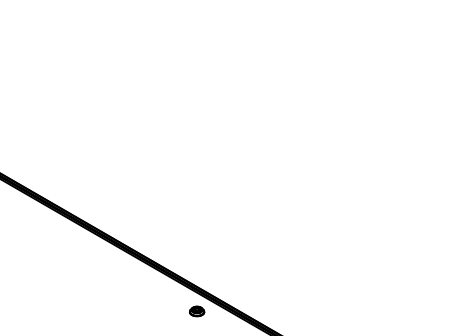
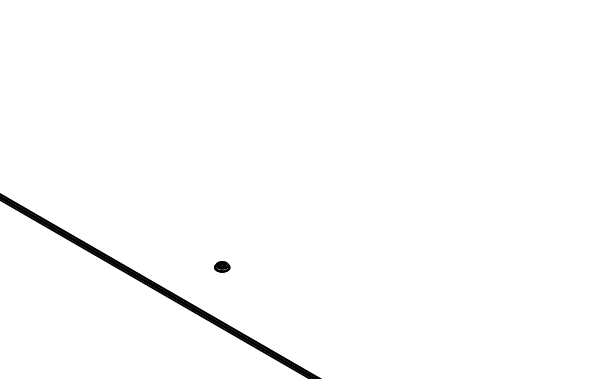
part: (197, 311) -> (222, 266), moved

